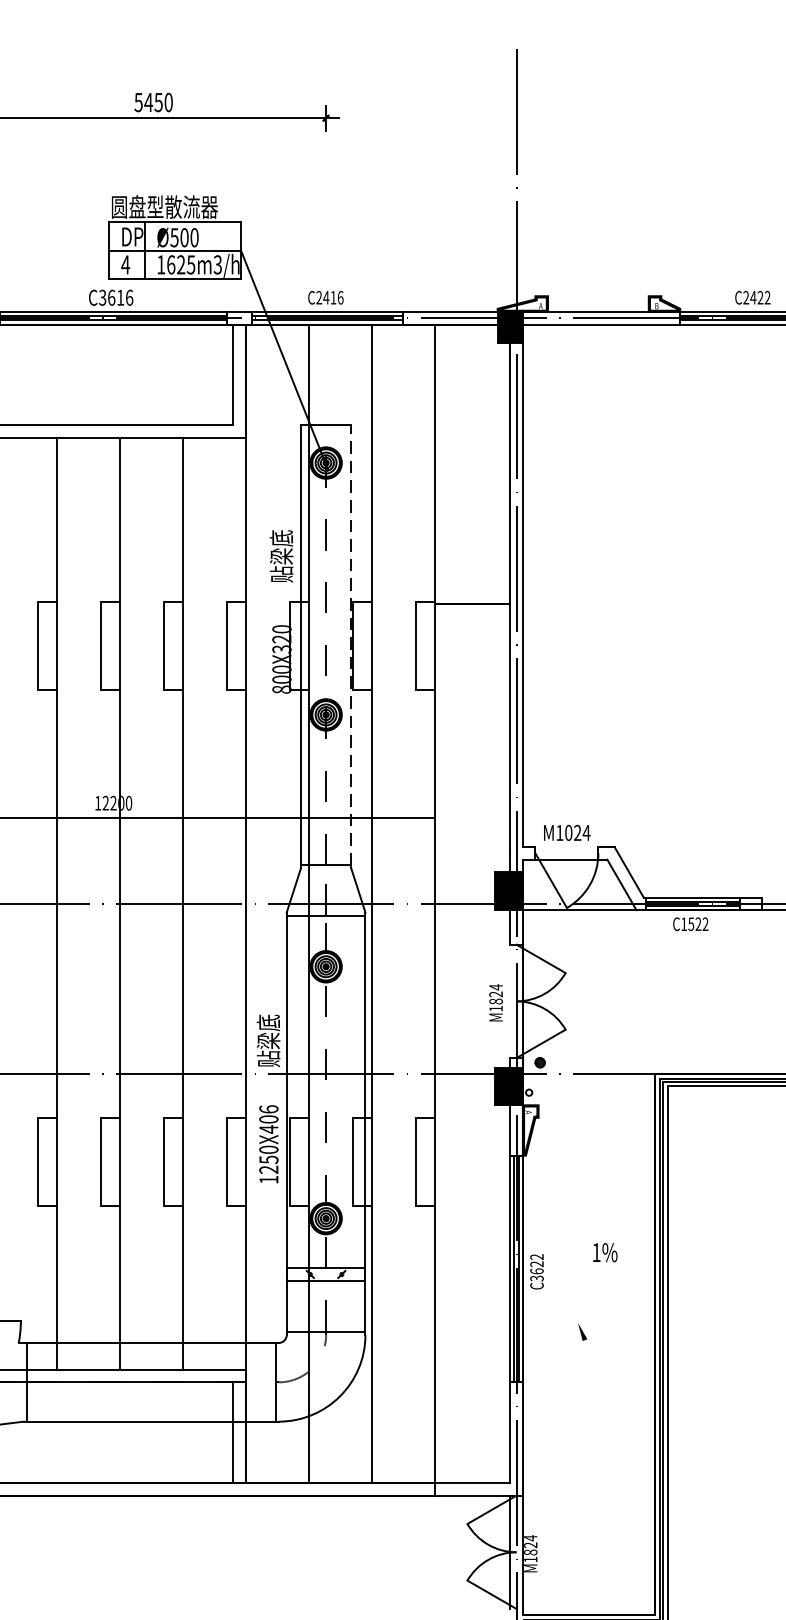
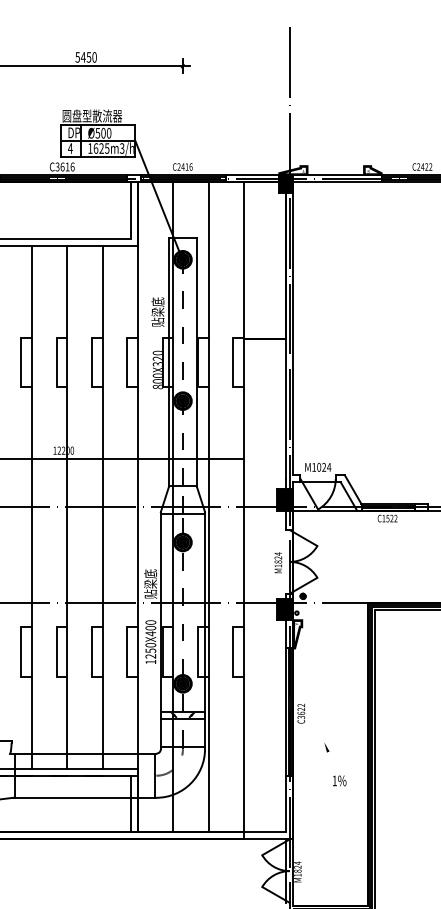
line: (352, 646) -> (197, 362), dashed -> solid
text: (268, 1109) -> (150, 622), 1250X406 -> 1250X400
text: (605, 1251) -> (339, 780), moved

